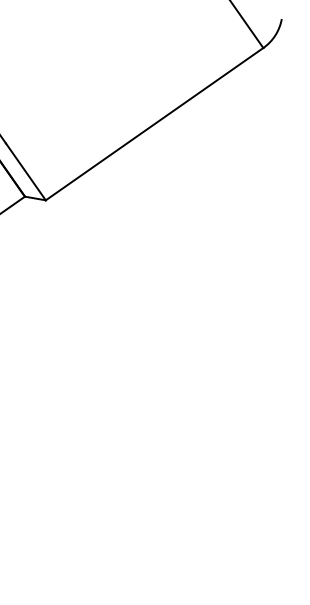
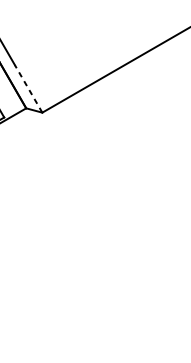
line: (25, 171) -> (28, 88), solid -> dashed

